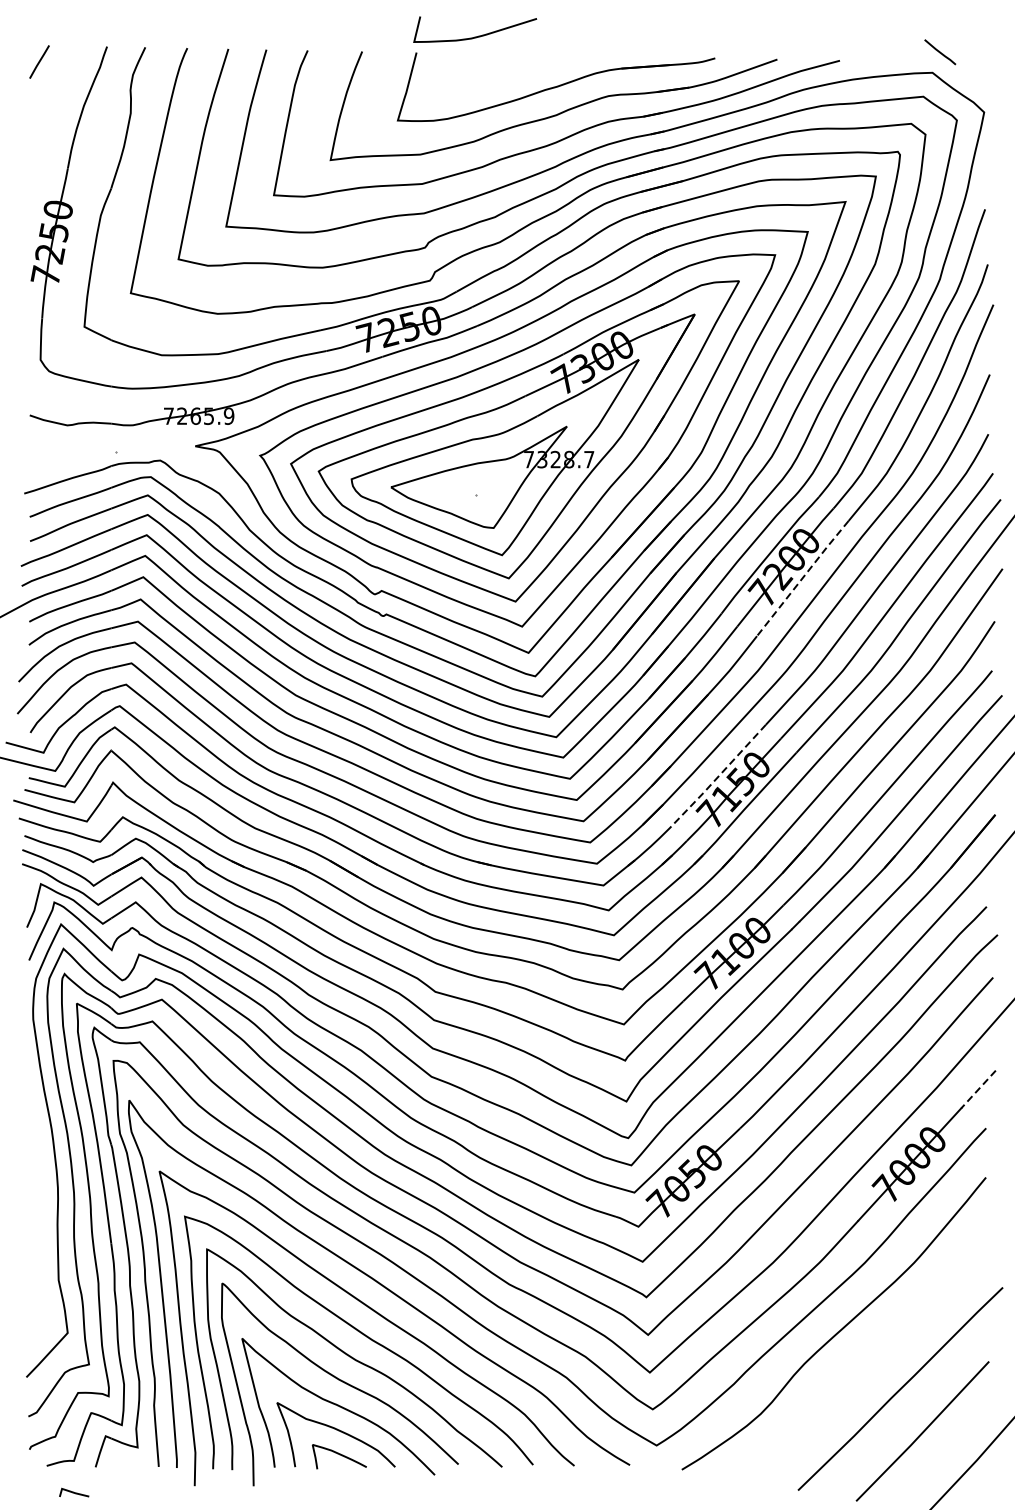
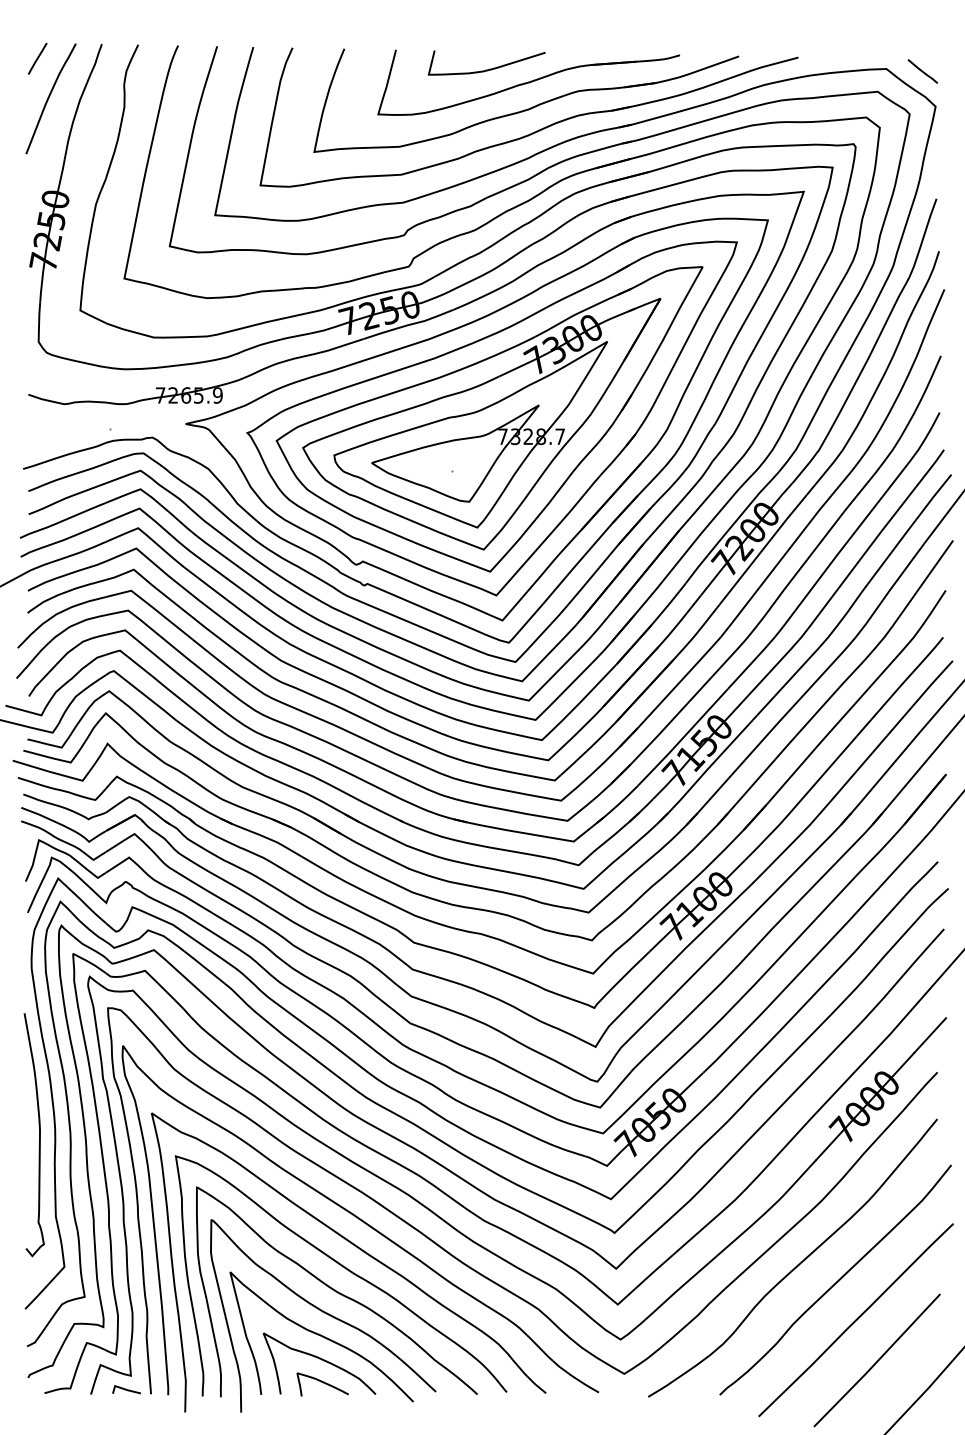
curve: (478, 35) -> (489, 68), moved
line: (939, 52) -> (922, 71), moved
curve: (51, 103) -> (49, 98), added
line: (803, 578) -> (763, 549), dashed -> solid
line: (718, 776) -> (683, 737), dashed -> solid
line: (977, 1089) -> (929, 1035), dashed -> solid
curve: (41, 1194) -> (39, 1135), added
curve: (880, 1347) -> (837, 1280), added
curve: (74, 1492) -> (126, 1389), moved

